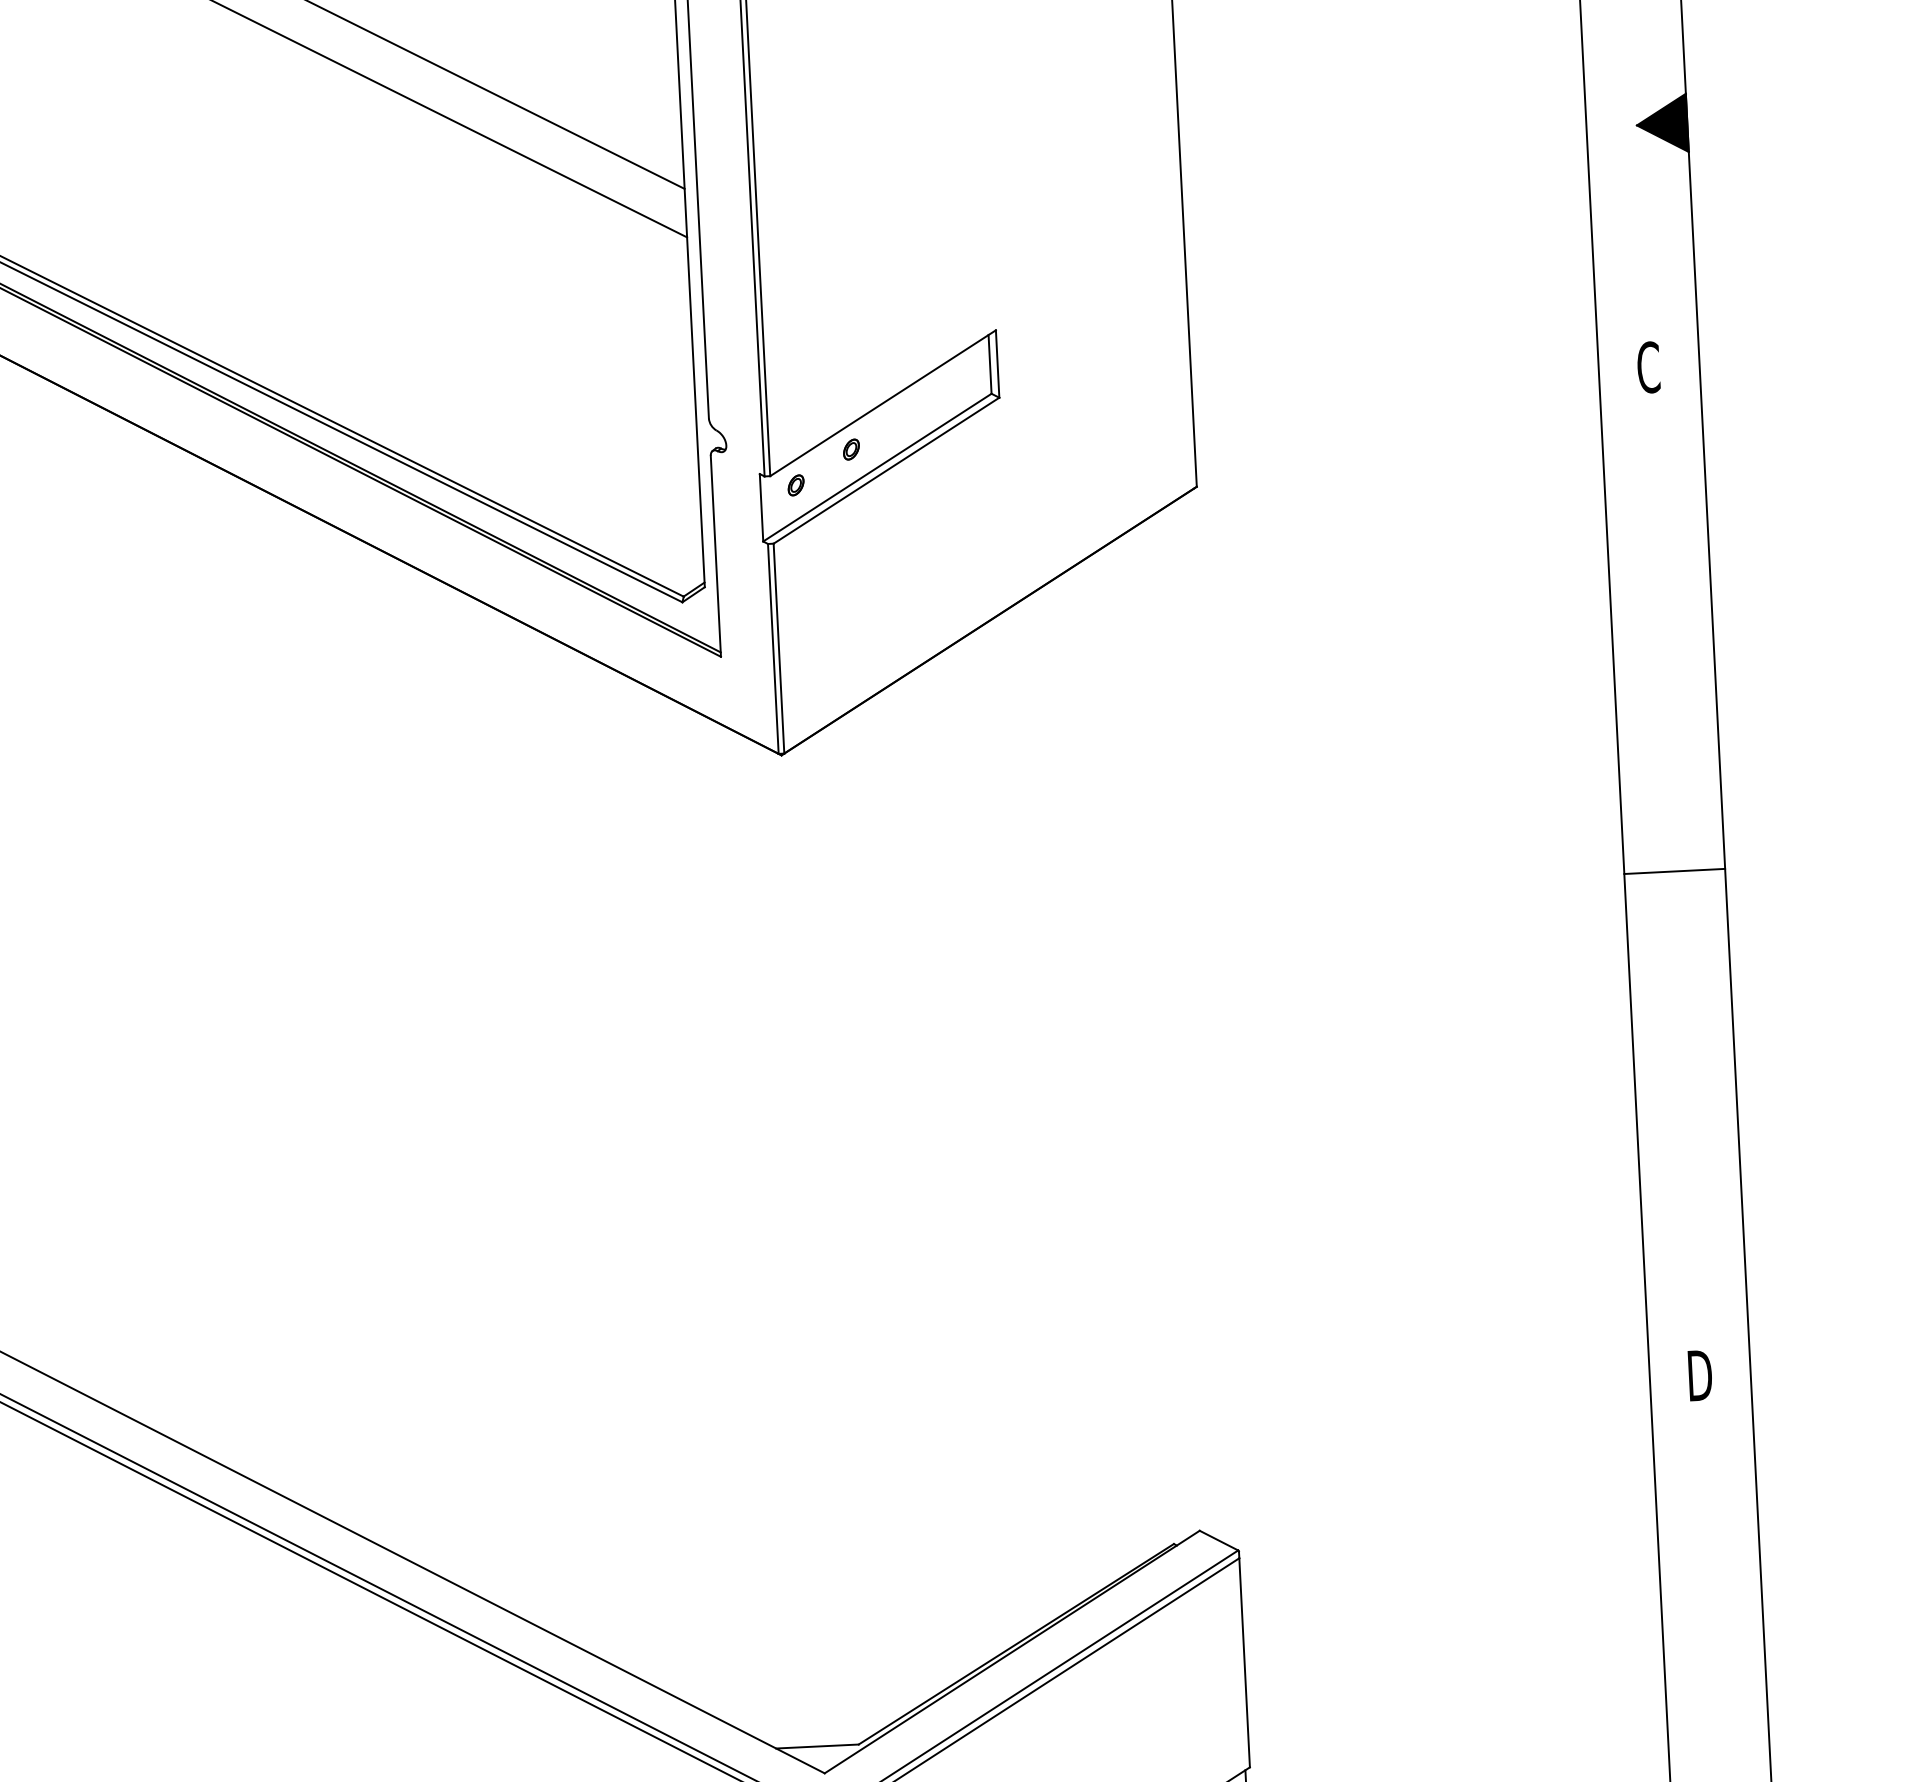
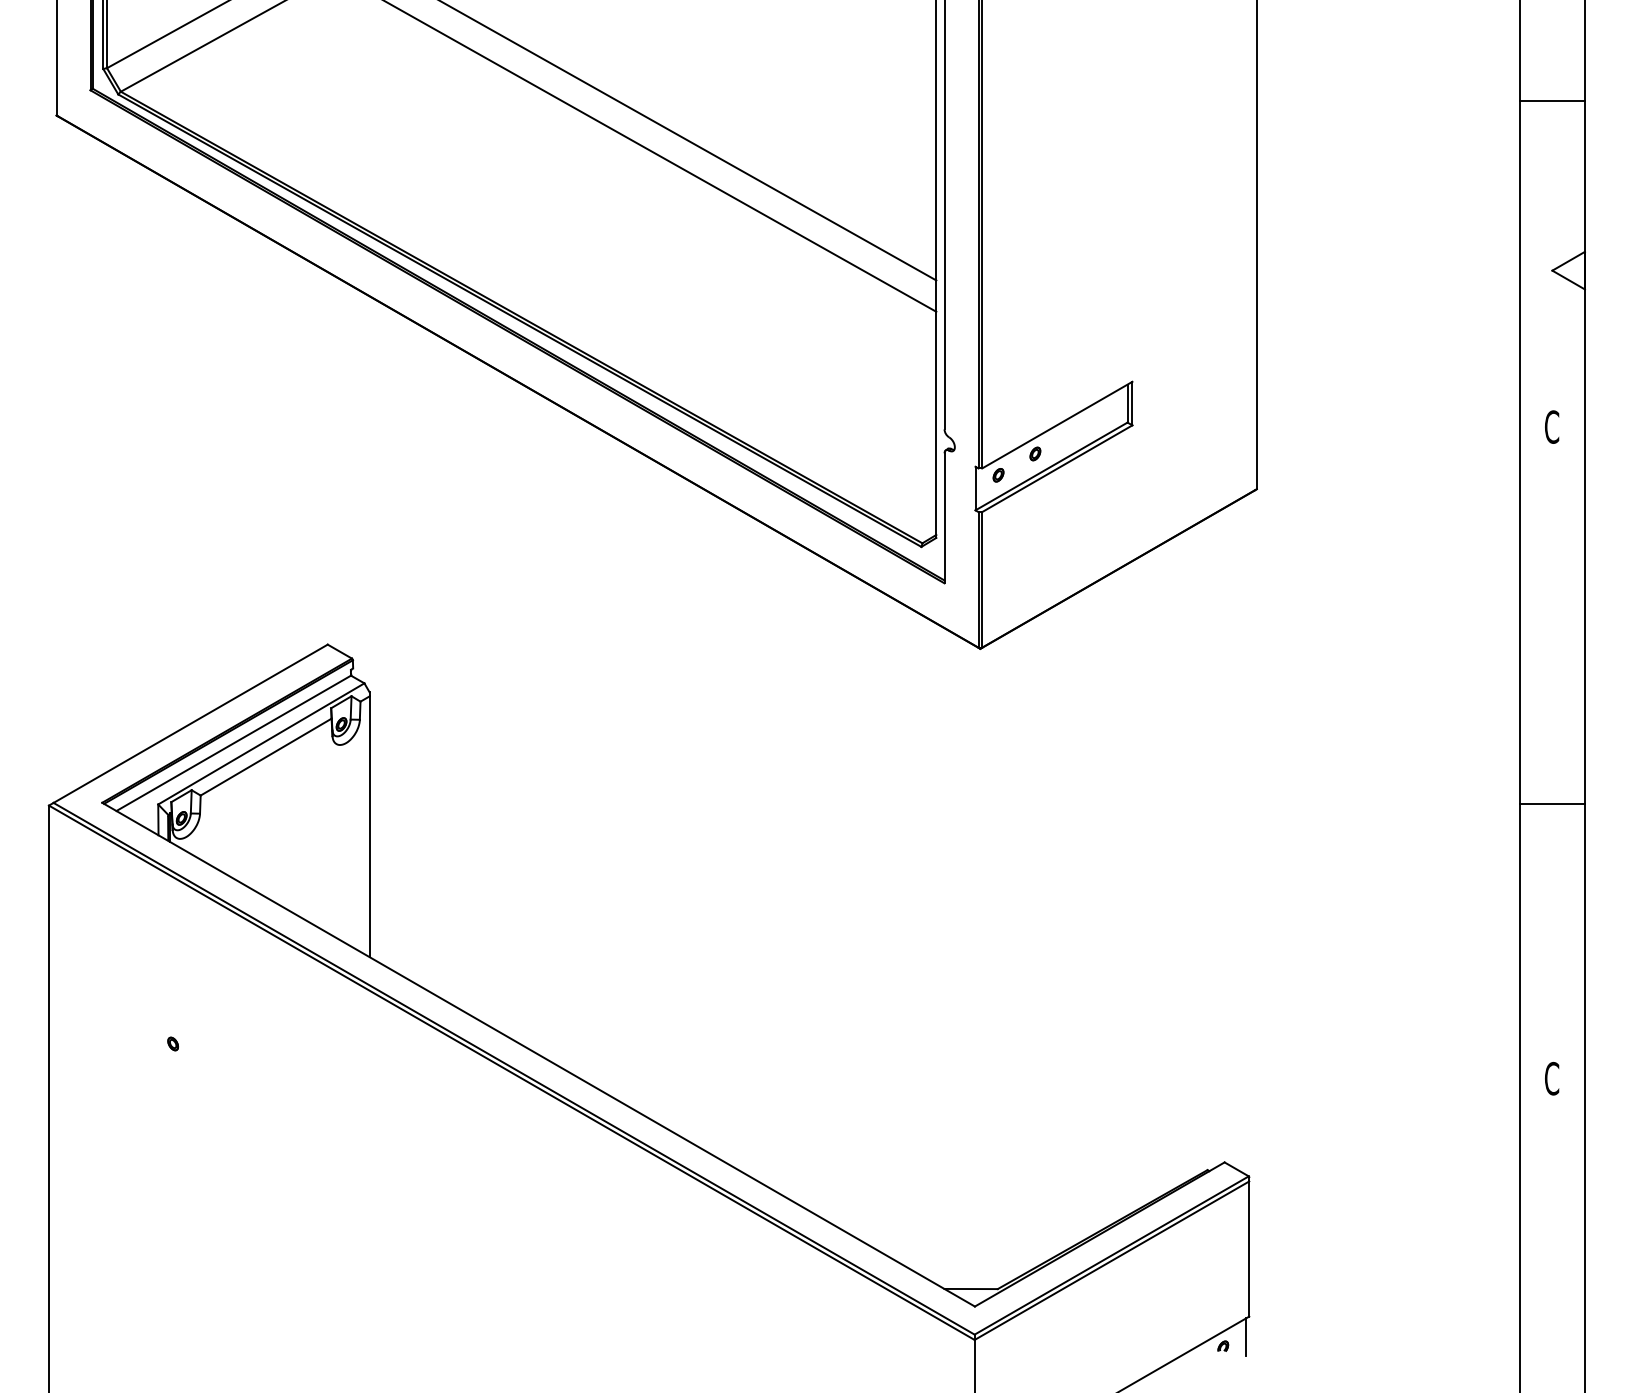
fill: (1661, 123) -> (1568, 270), removed
line: (1673, 870) -> (1551, 803), moved
text: (1700, 1375) -> (1552, 1078), D -> C

